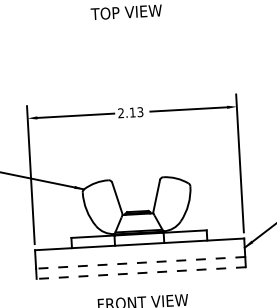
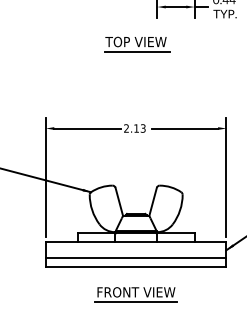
line: (128, 24) -> (137, 52), added
line: (139, 263) -> (135, 258), dashed -> solid
line: (140, 273) -> (135, 267), dashed -> solid

